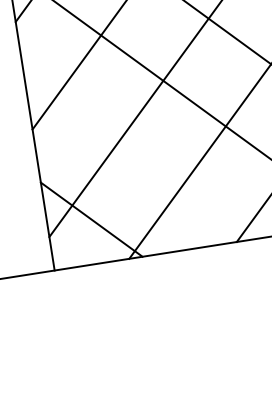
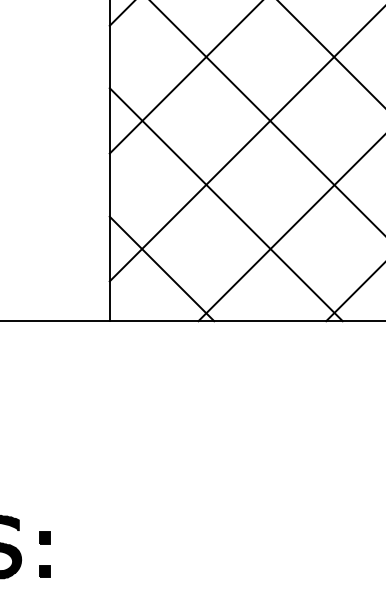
line: (136, 157) -> (225, 204), added

